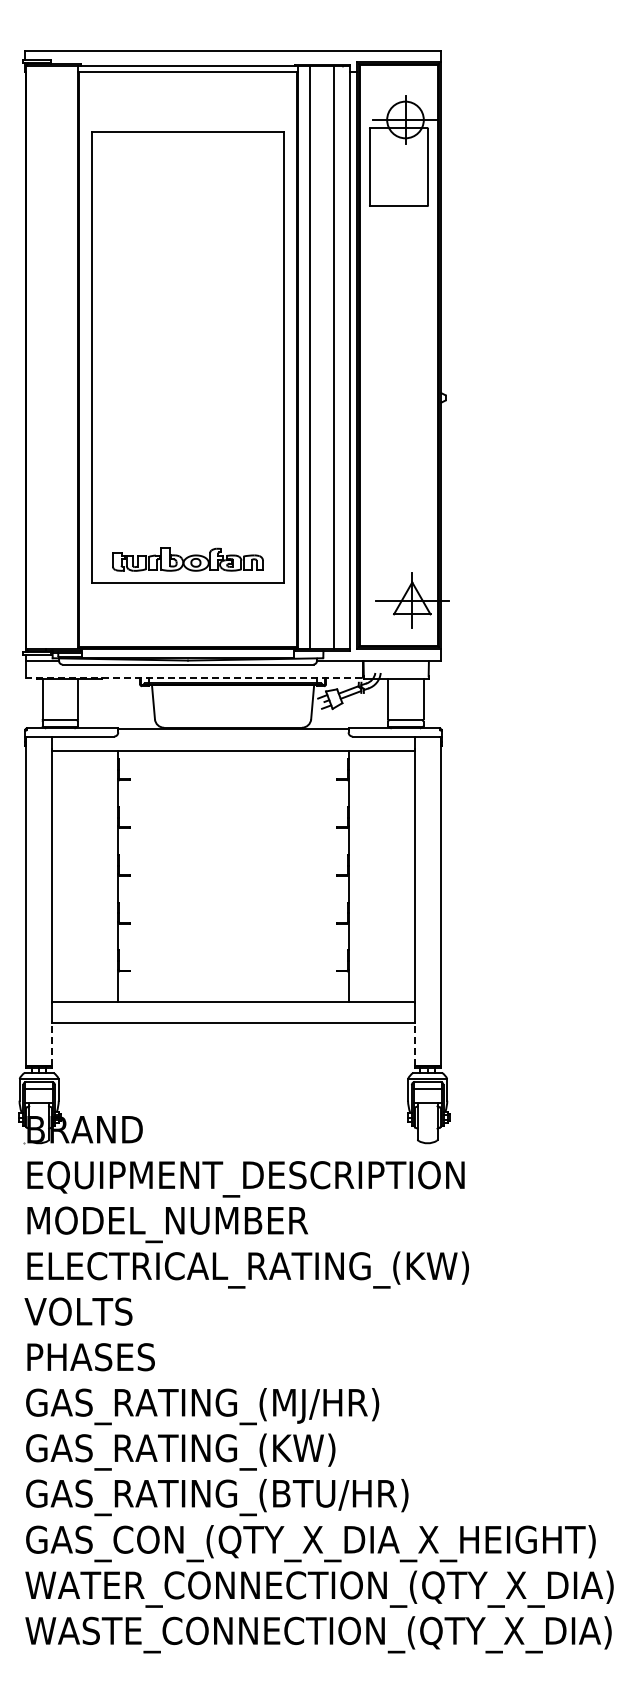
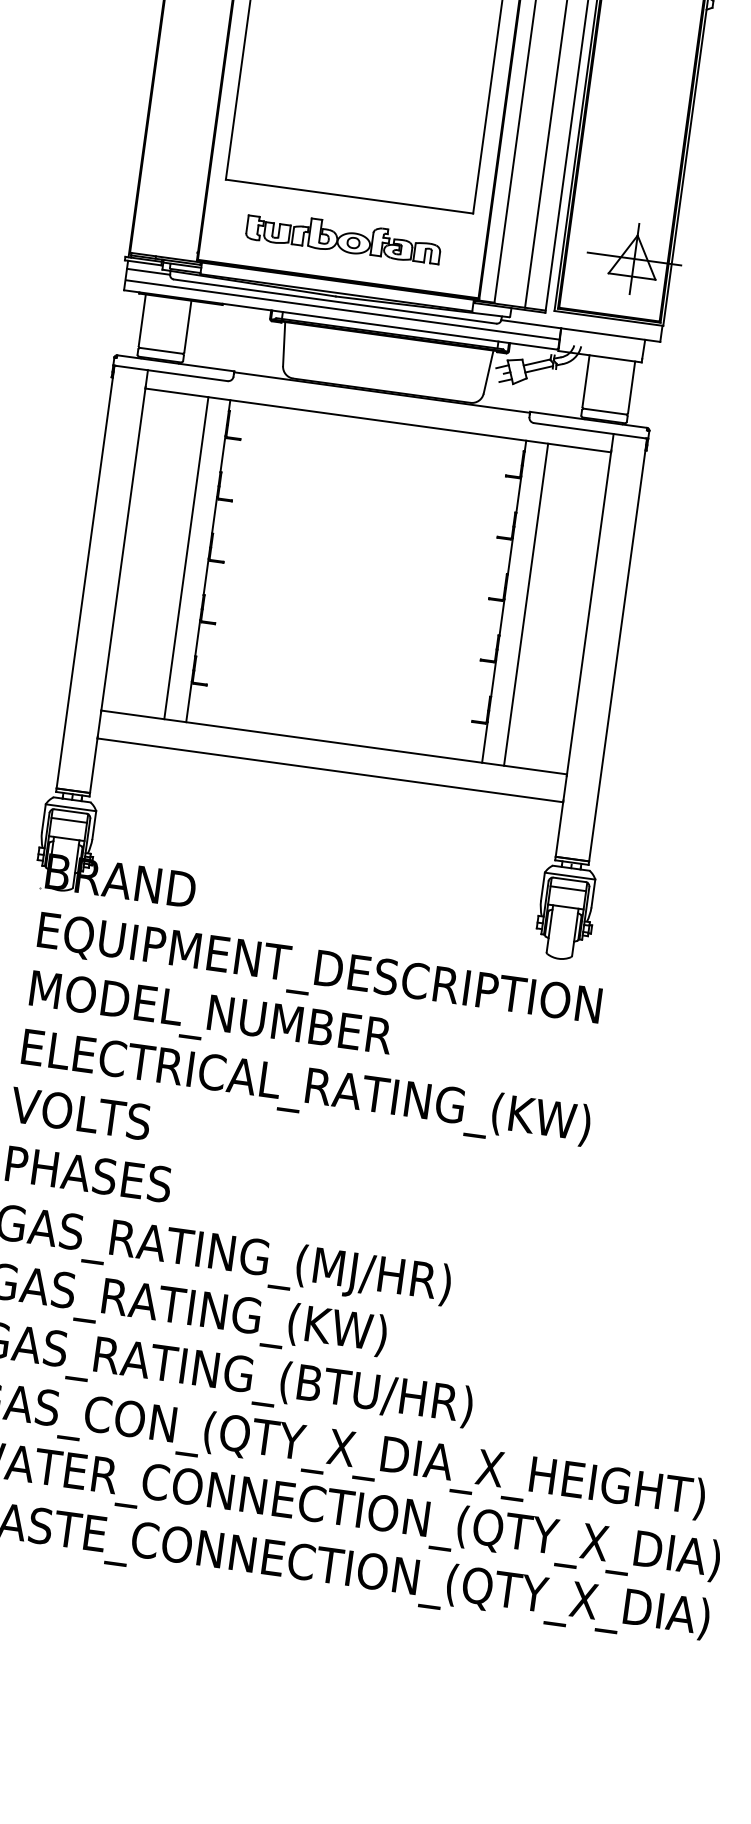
part: (187, 559) -> (343, 237), moved
line: (194, 670) -> (342, 310), added
line: (193, 677) -> (339, 319), dashed -> solid
line: (101, 875) -> (186, 557), added
line: (365, 875) -> (526, 603), added
line: (52, 1043) -> (94, 764), dashed -> solid
line: (414, 1043) -> (559, 828), dashed -> solid

